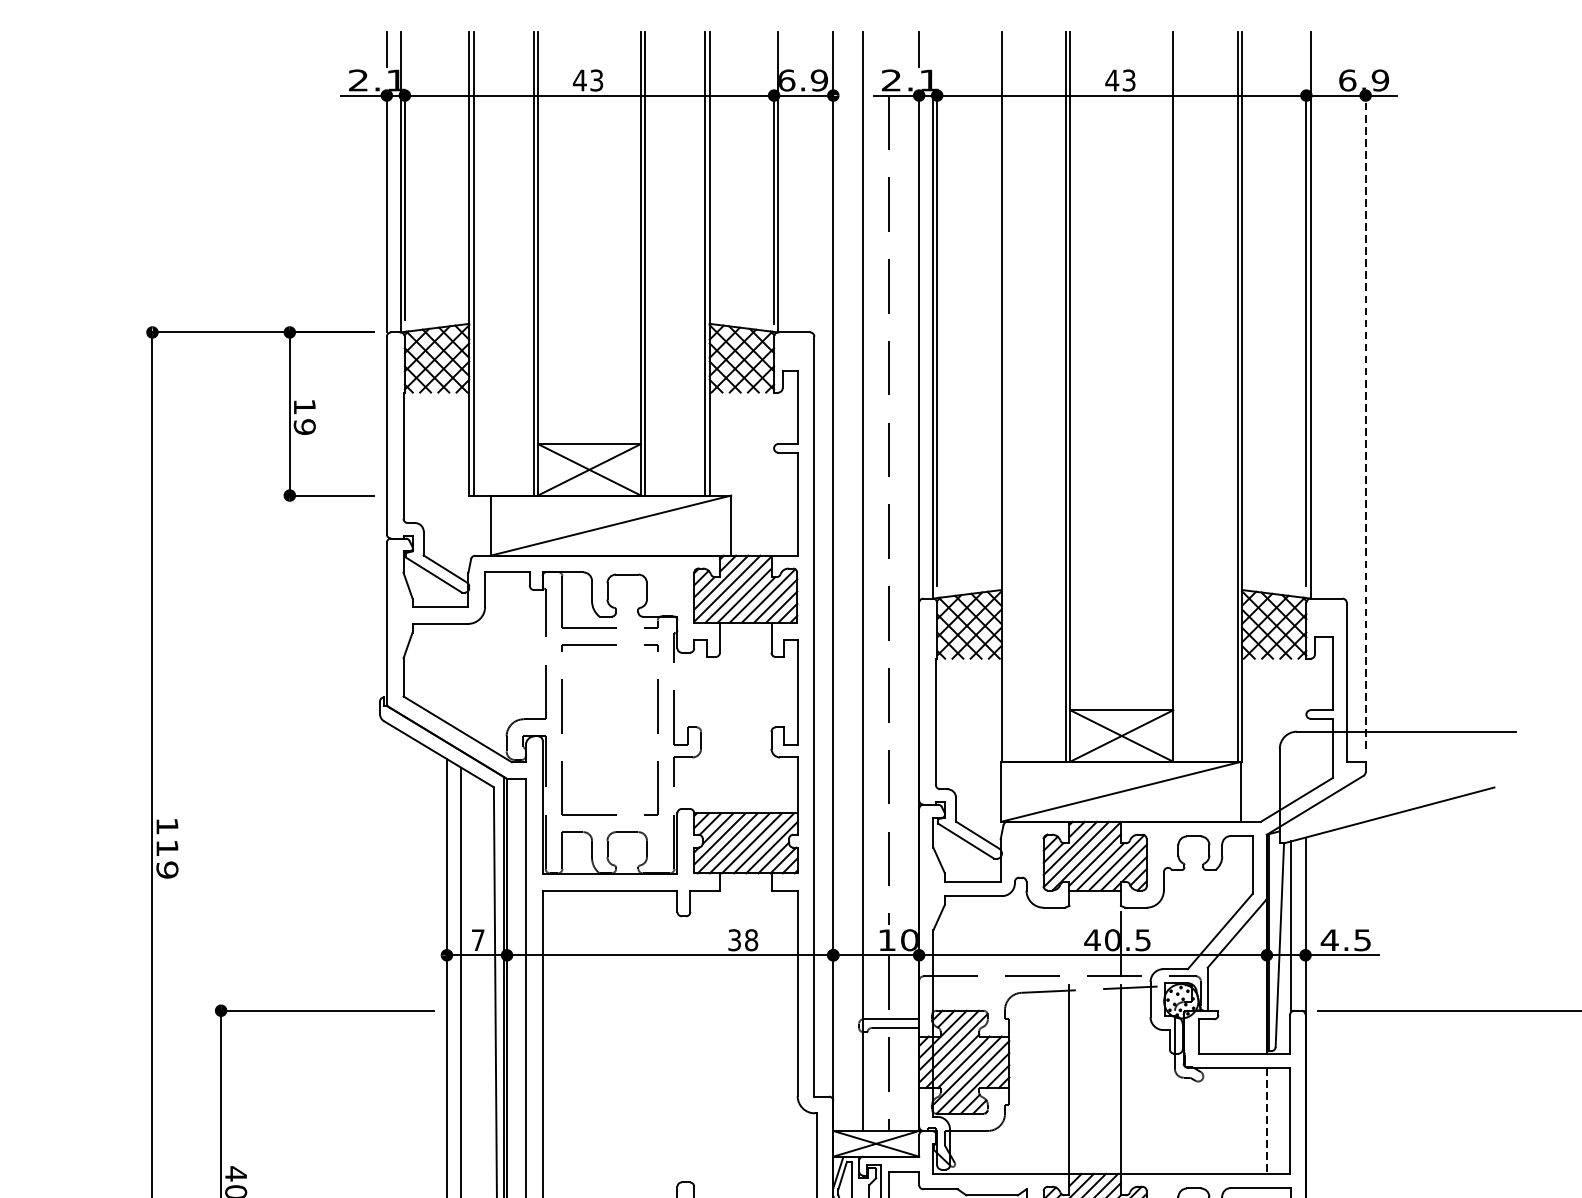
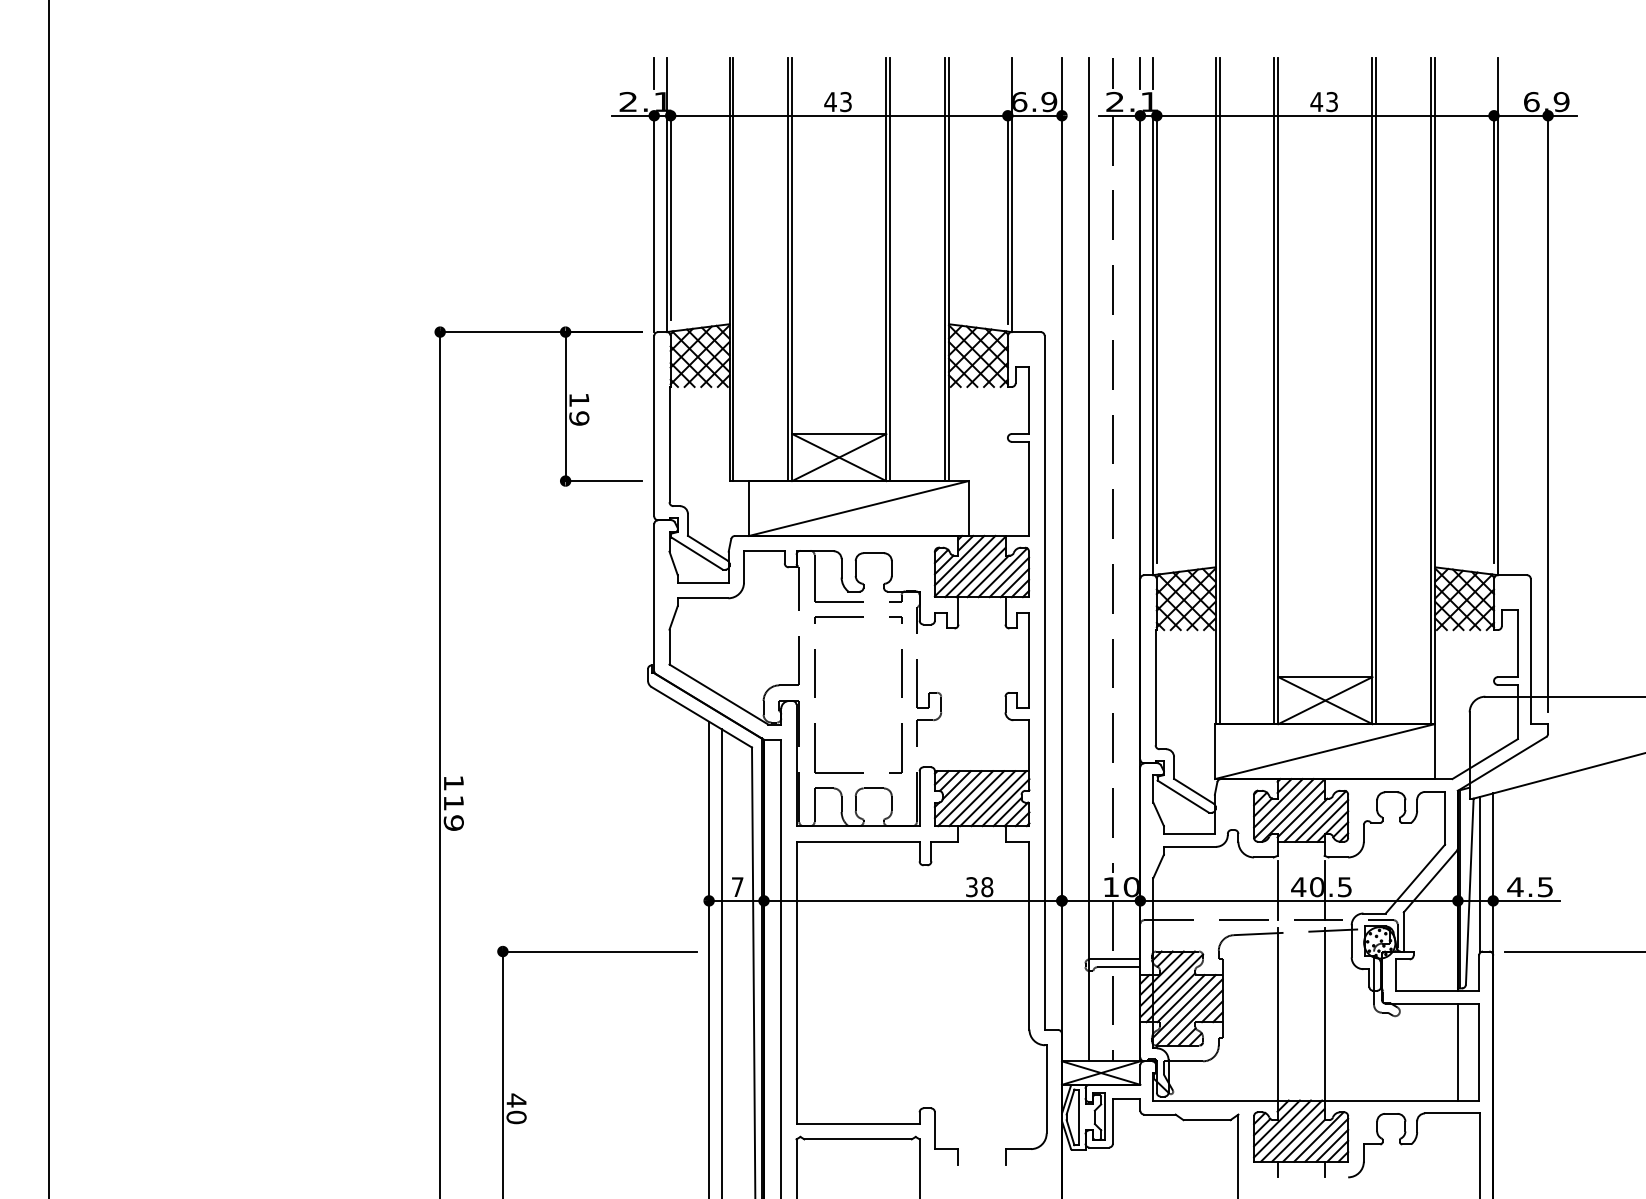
line: (888, 49) -> (1112, 73), added
line: (932, 49) -> (1152, 73), added
line: (1005, 396) -> (1219, 390), added
line: (1177, 396) -> (1376, 390), added
line: (1366, 421) -> (1548, 413), dashed -> solid
line: (1069, 943) -> (1277, 890), added
line: (1266, 1121) -> (1457, 1052), dashed -> solid

